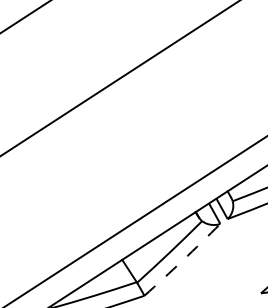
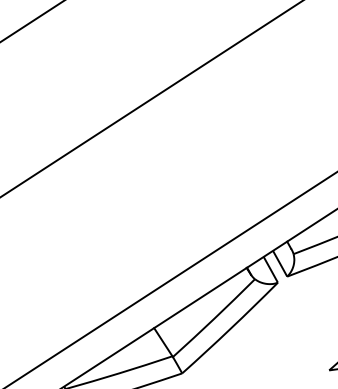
arc: (182, 260) -> (230, 328), dashed -> solid

